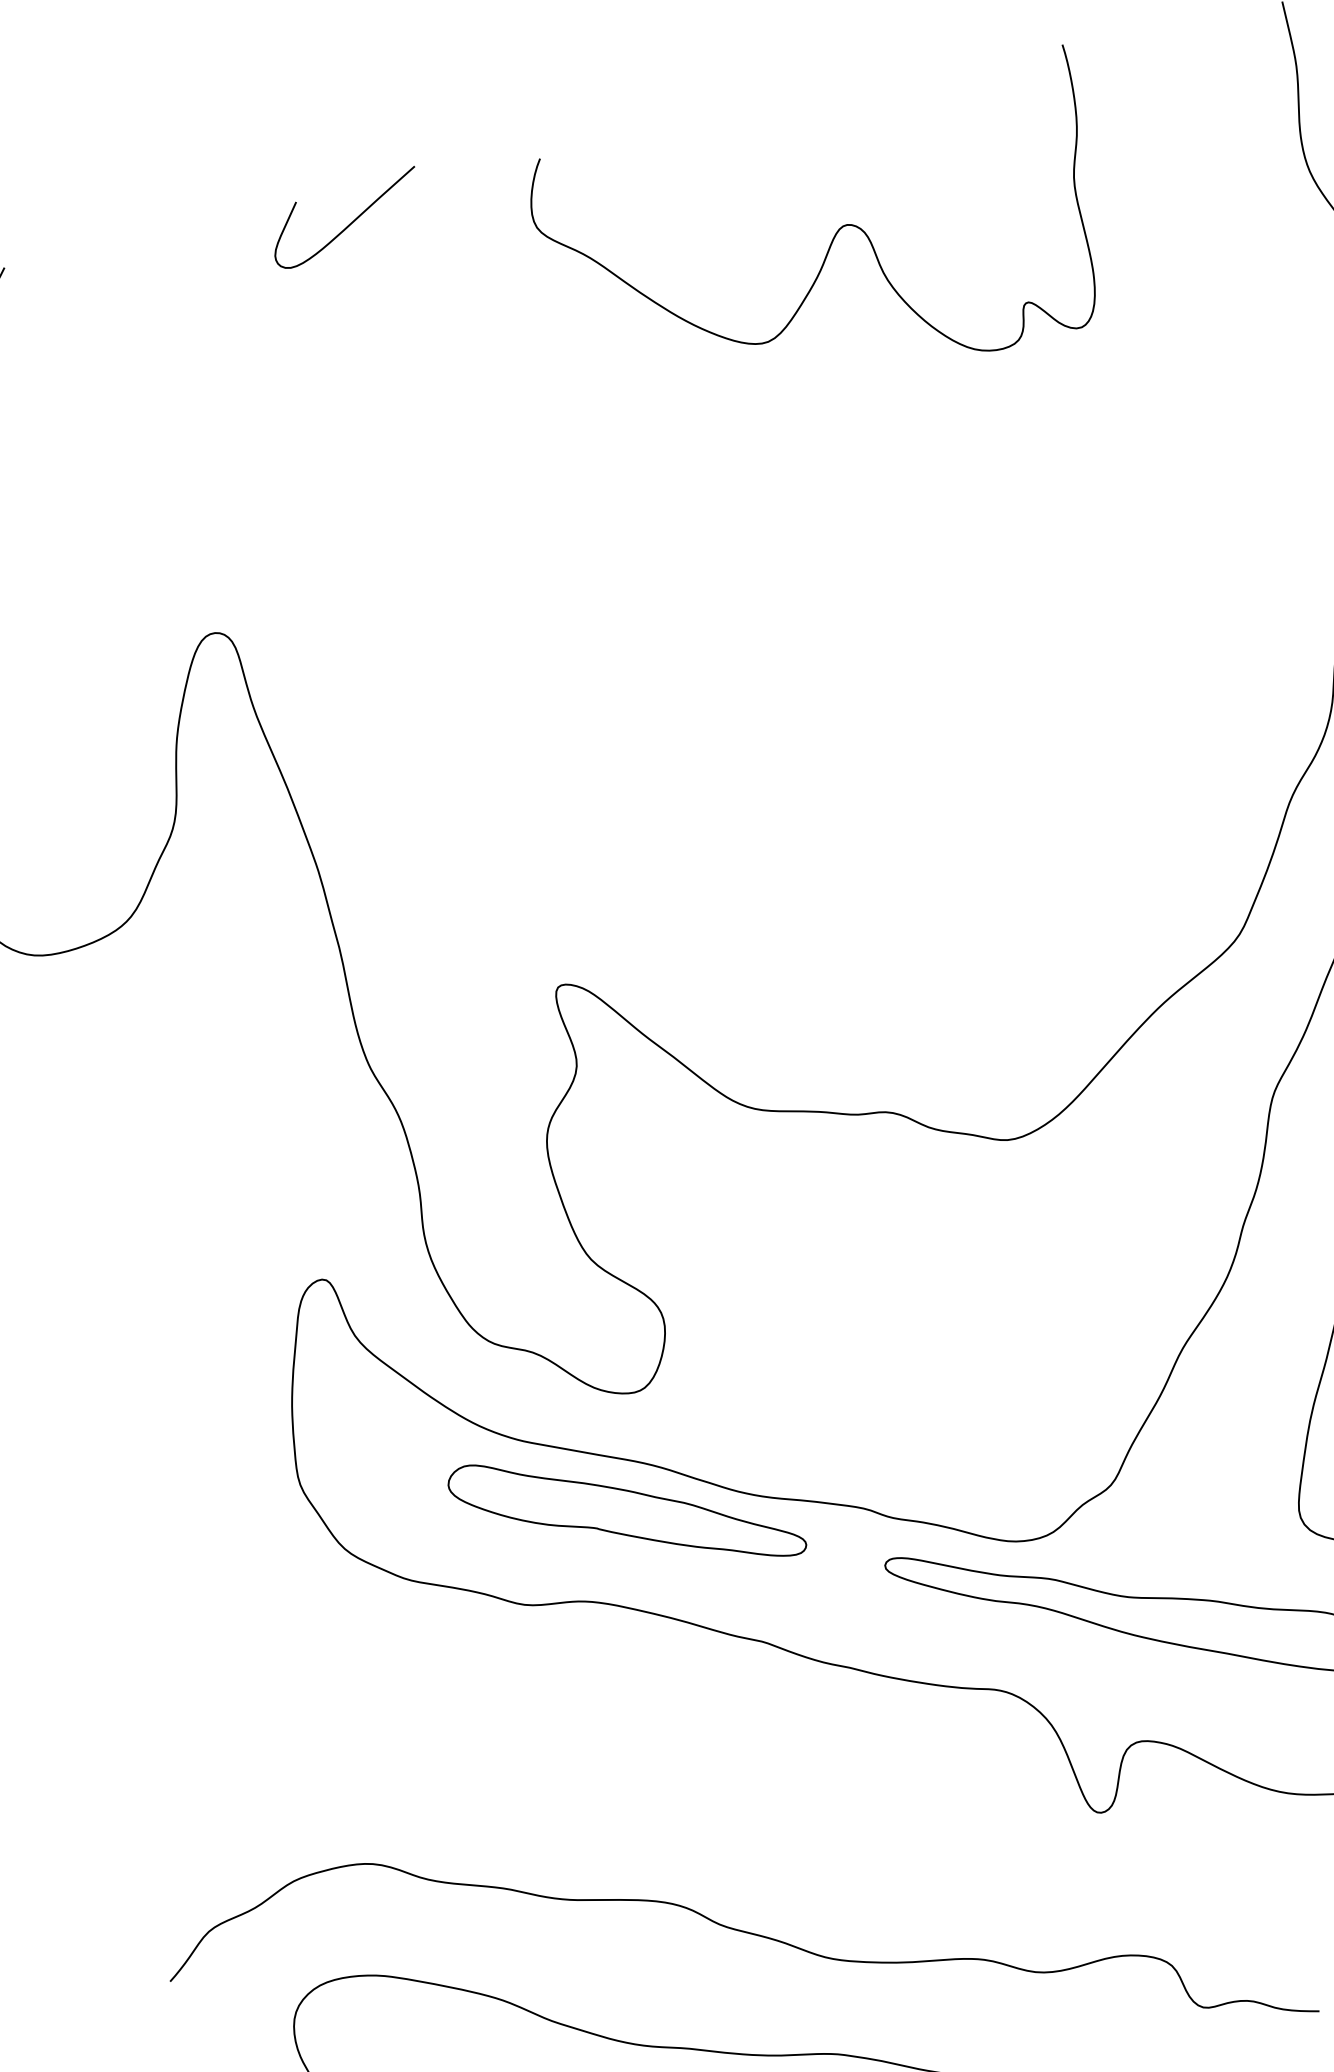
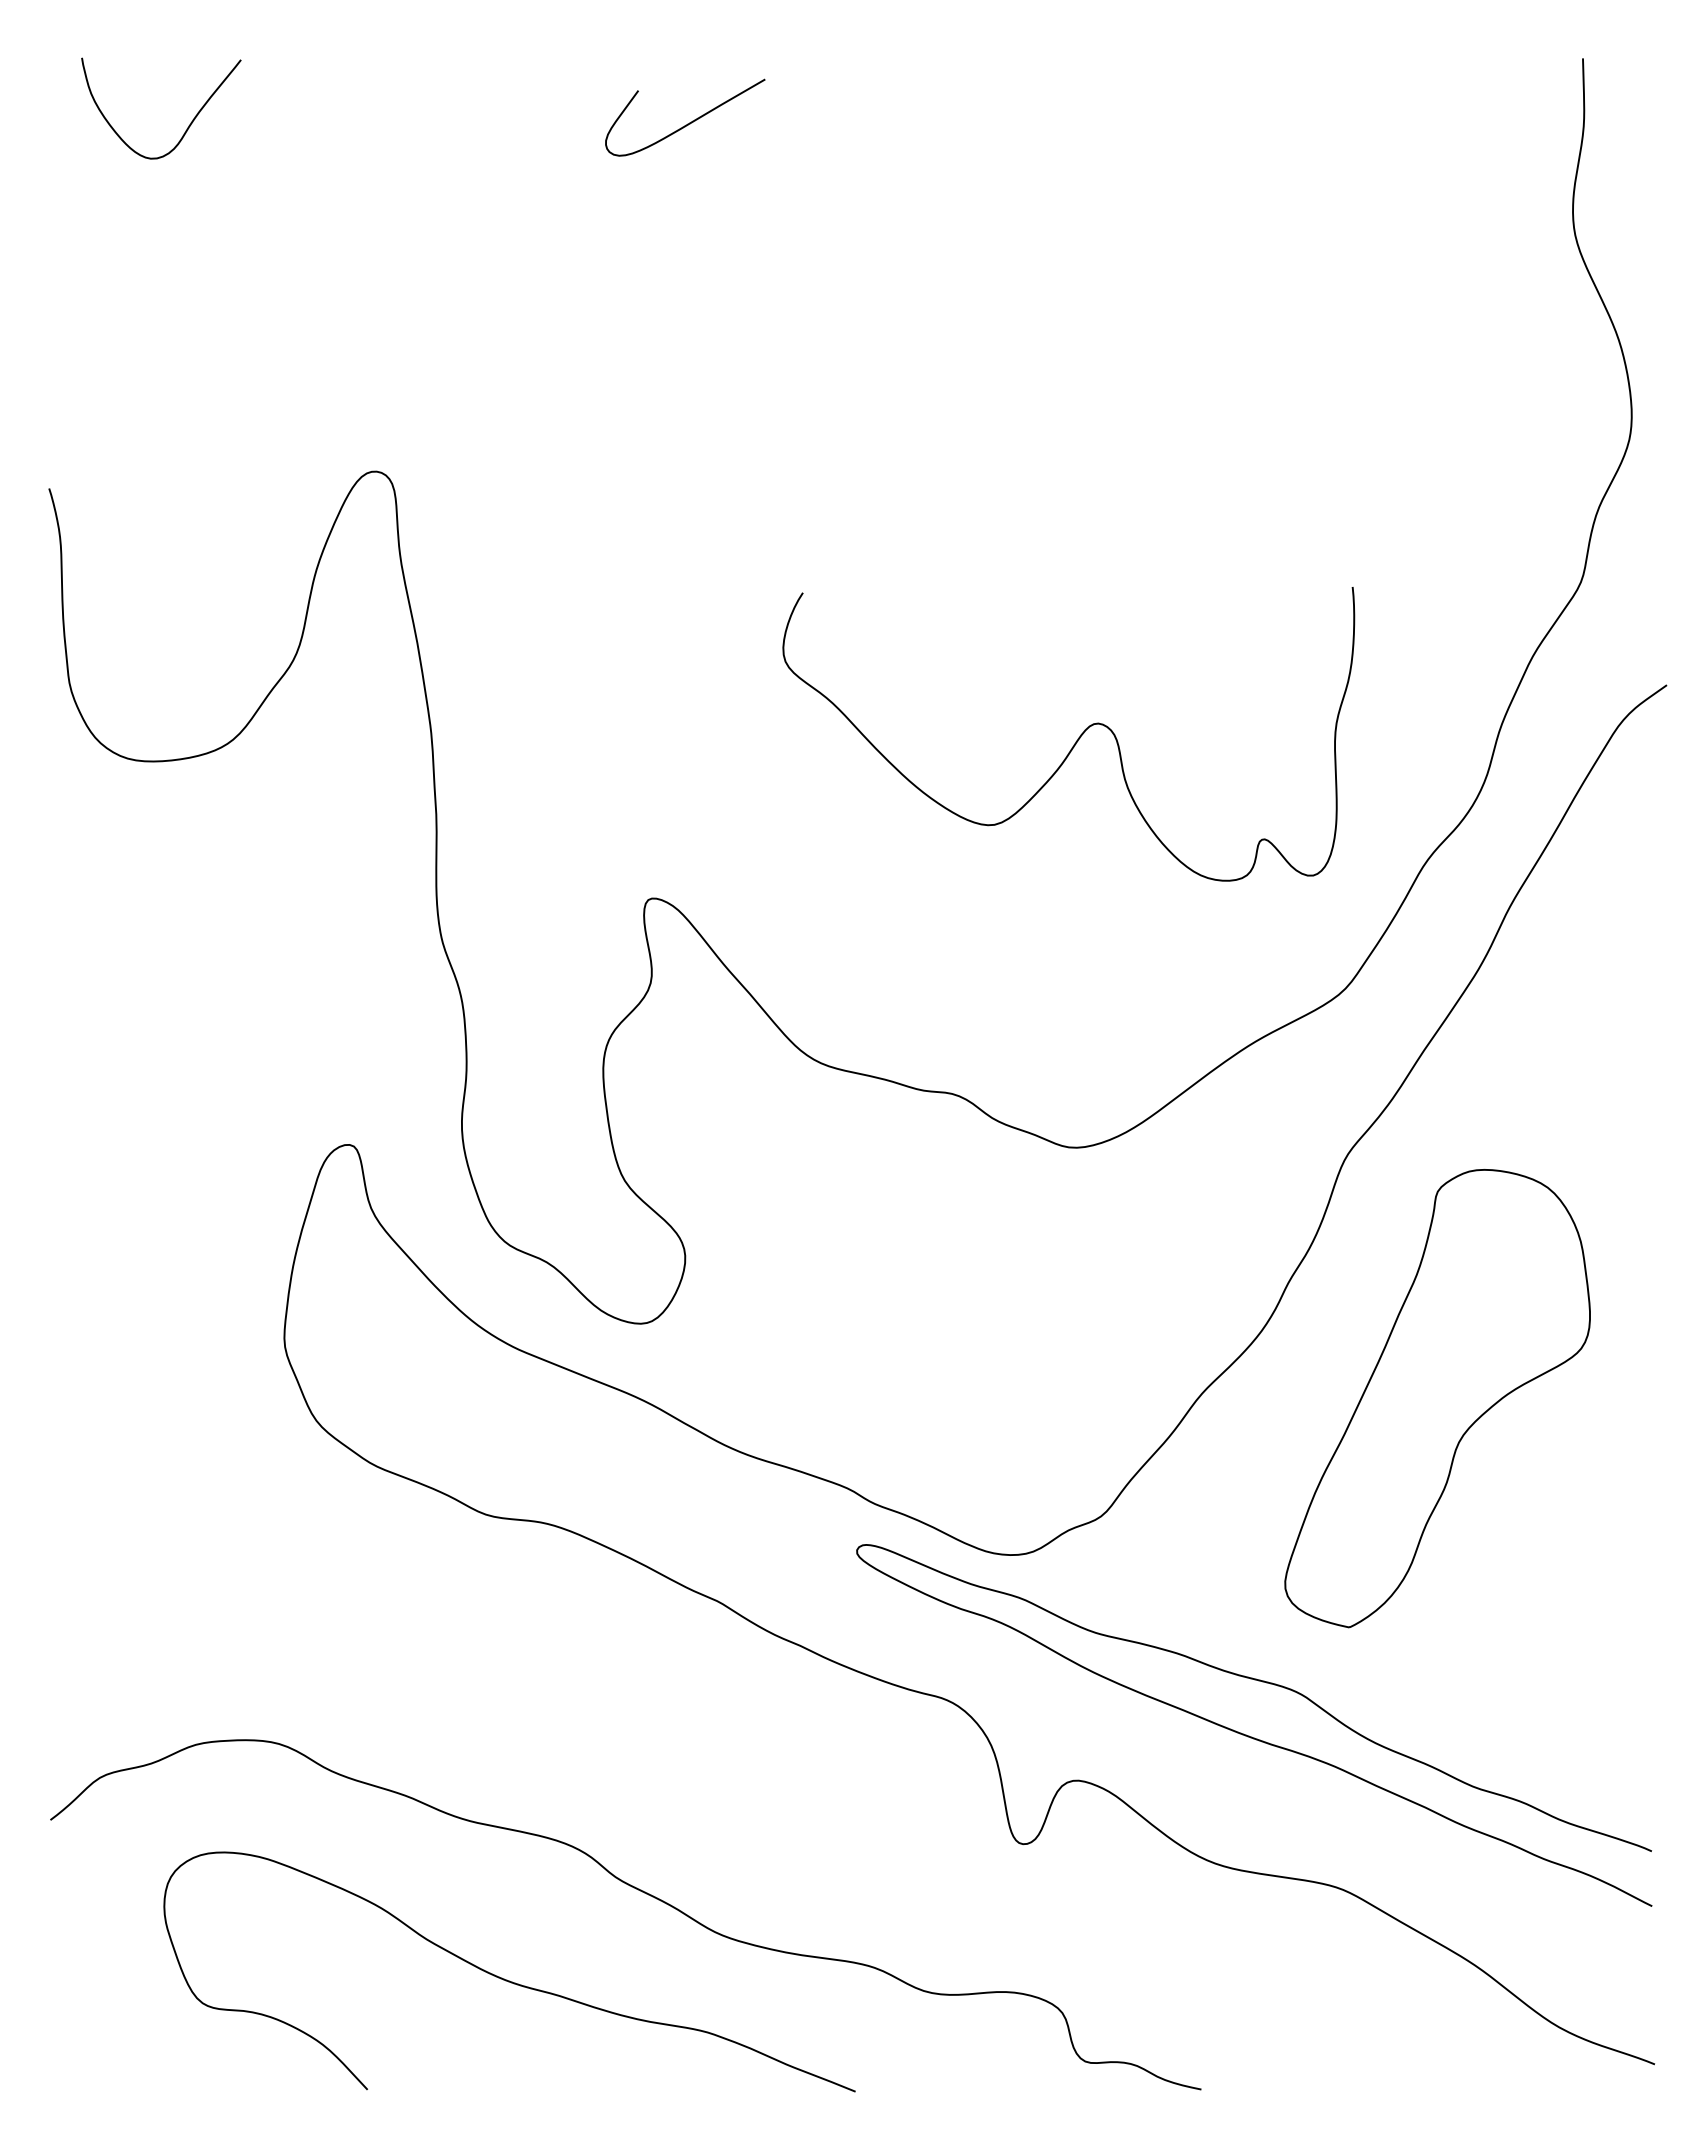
curve: (349, 223) -> (687, 123), moved
curve: (828, 246) -> (1075, 741), moved
part: (626, 1511) -> (607, 1441), removed

